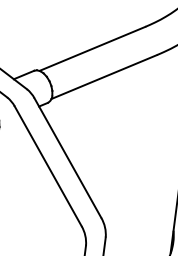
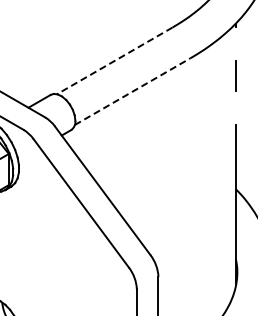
line: (92, 48) -> (114, 60), solid -> dashed
line: (104, 76) -> (132, 91), solid -> dashed

